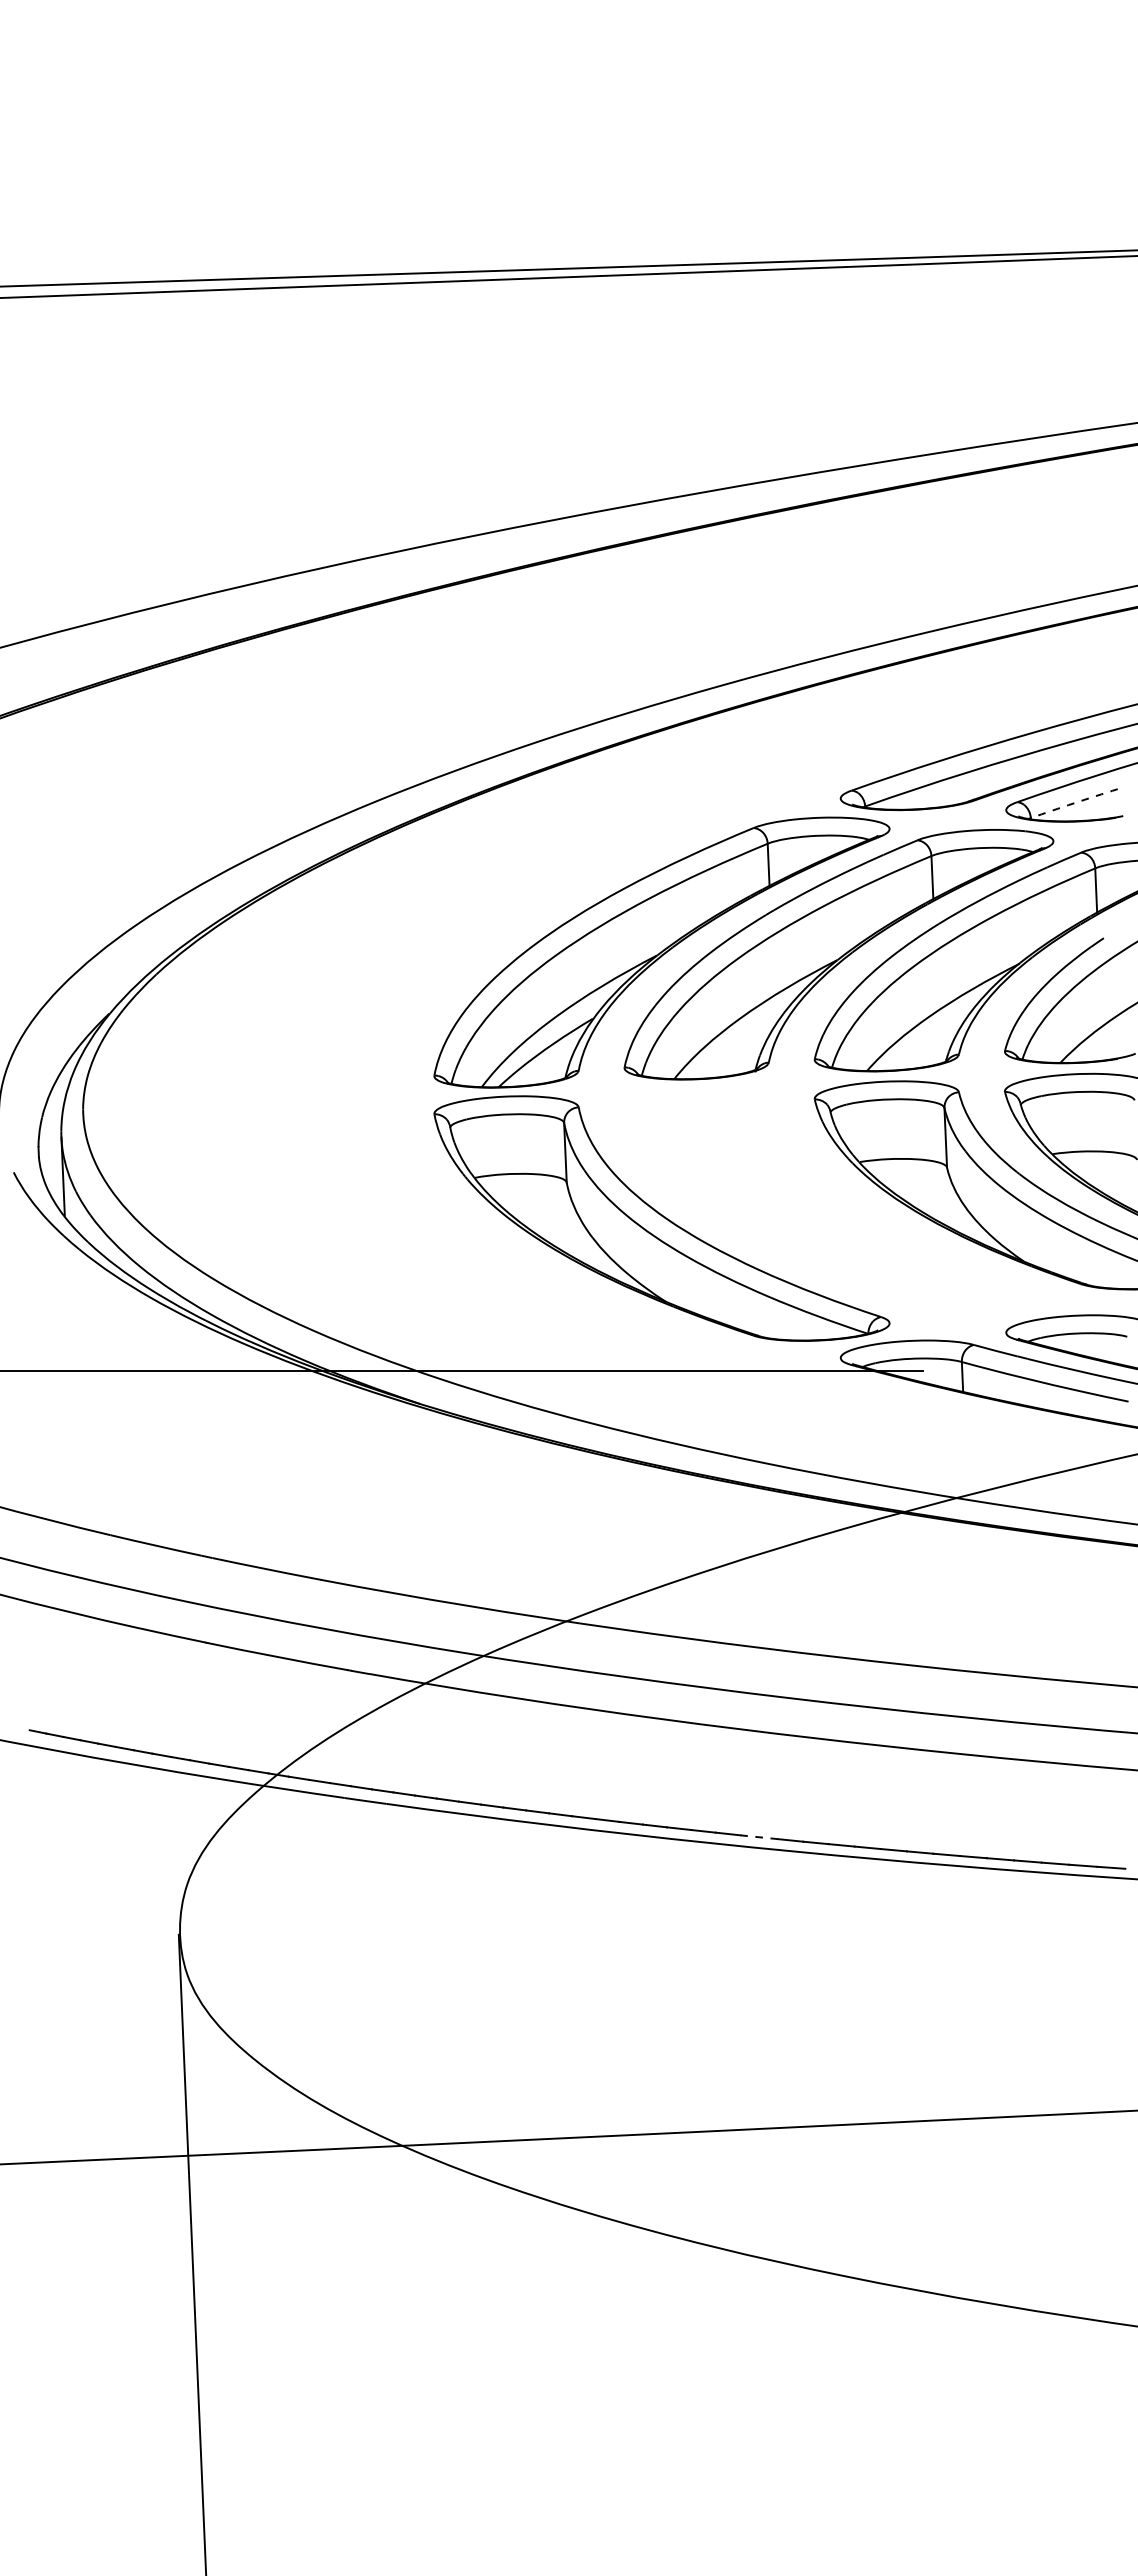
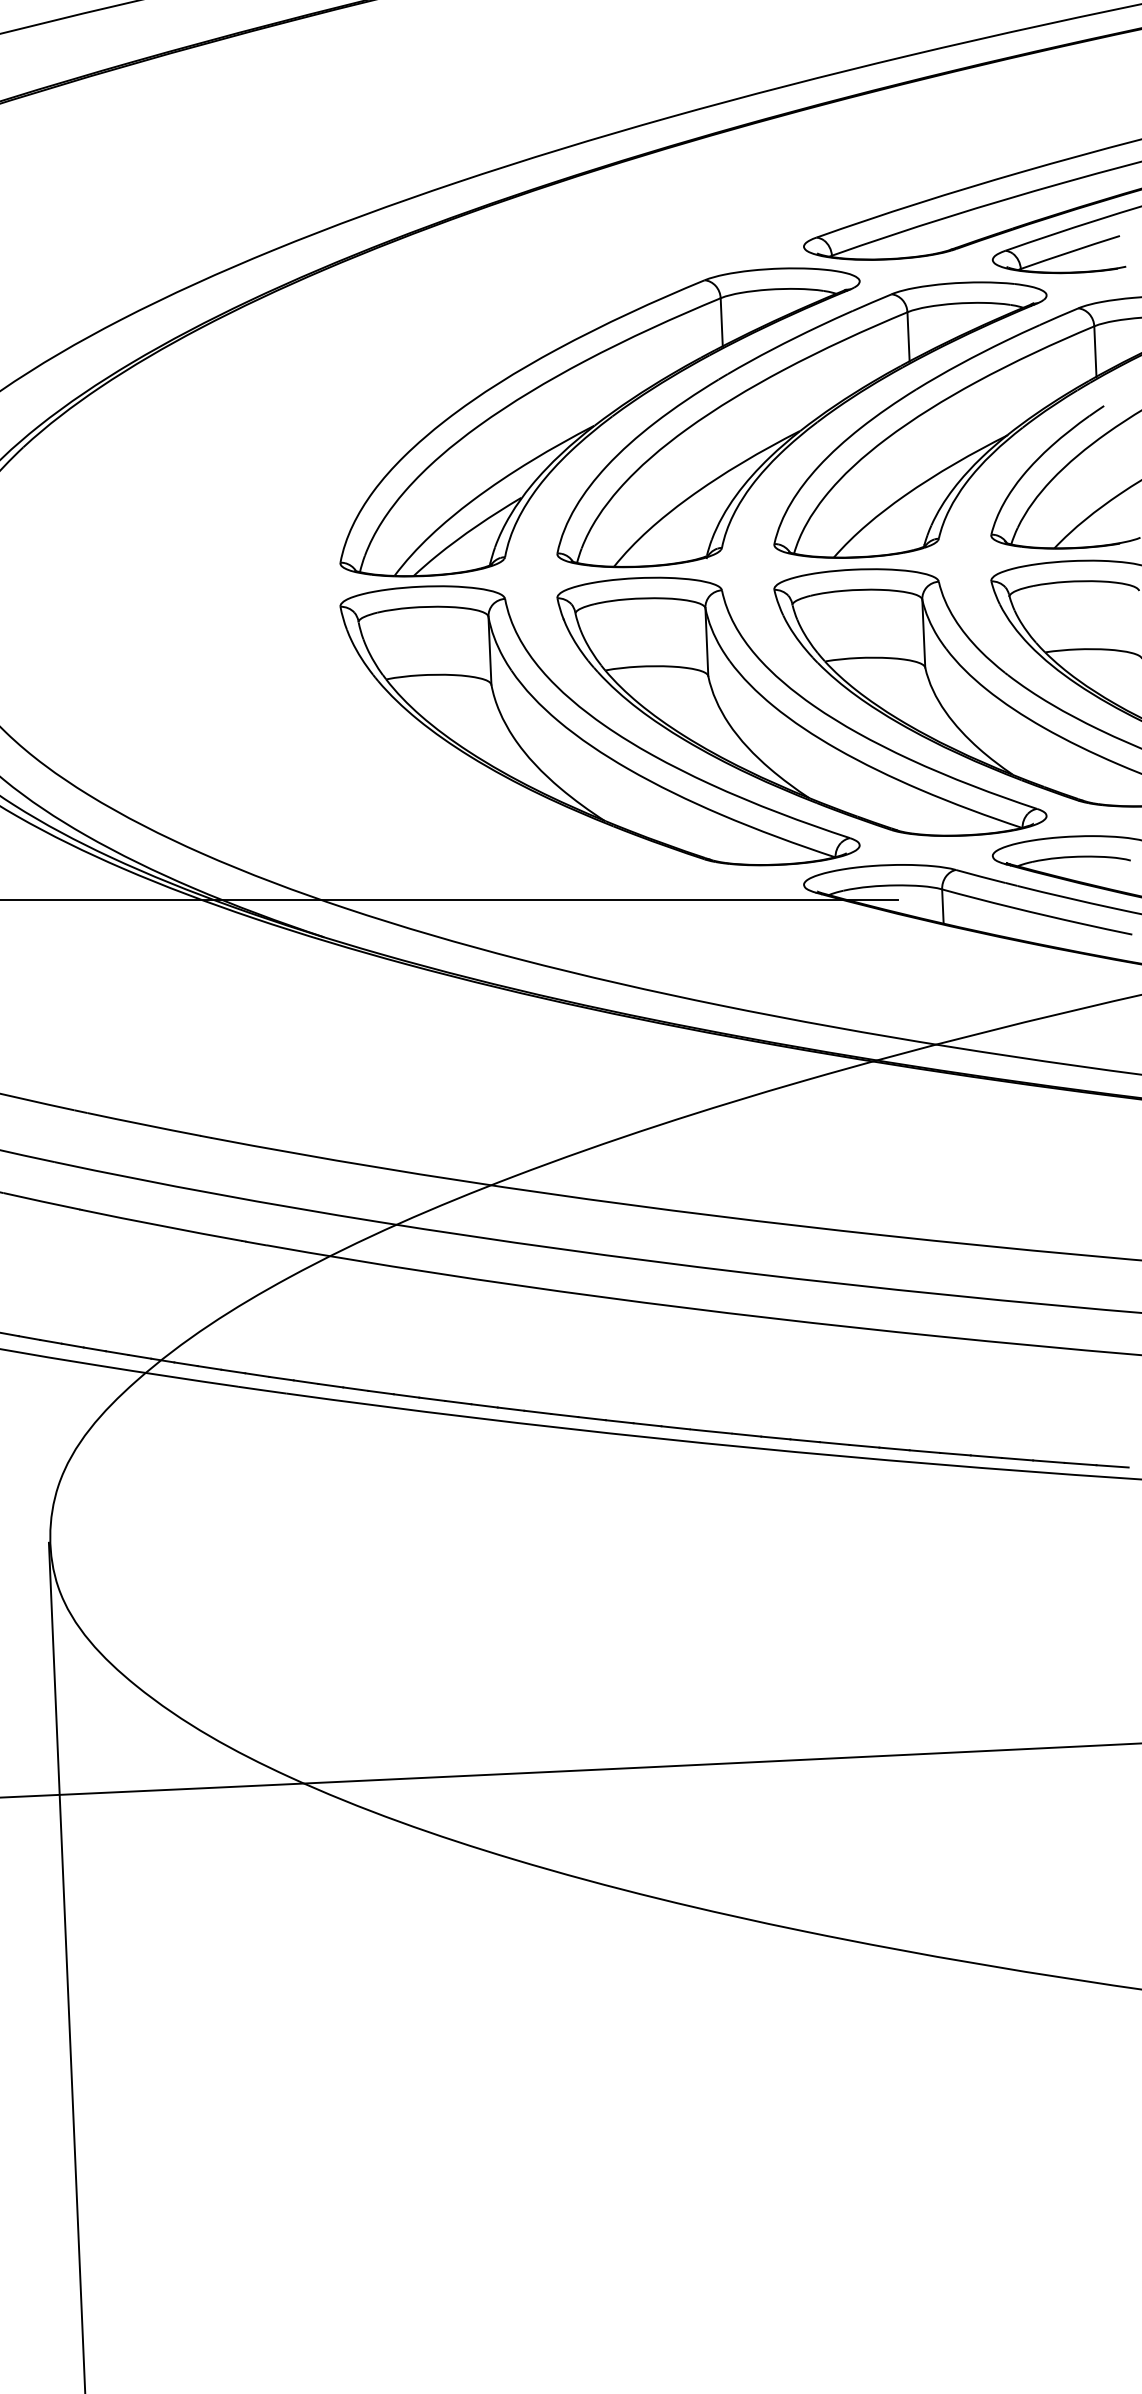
arc: (1074, 803) -> (1070, 252), dashed -> solid
part: (838, 1201) -> (801, 706), added
line: (758, 1837) -> (710, 1431), dashed -> solid

